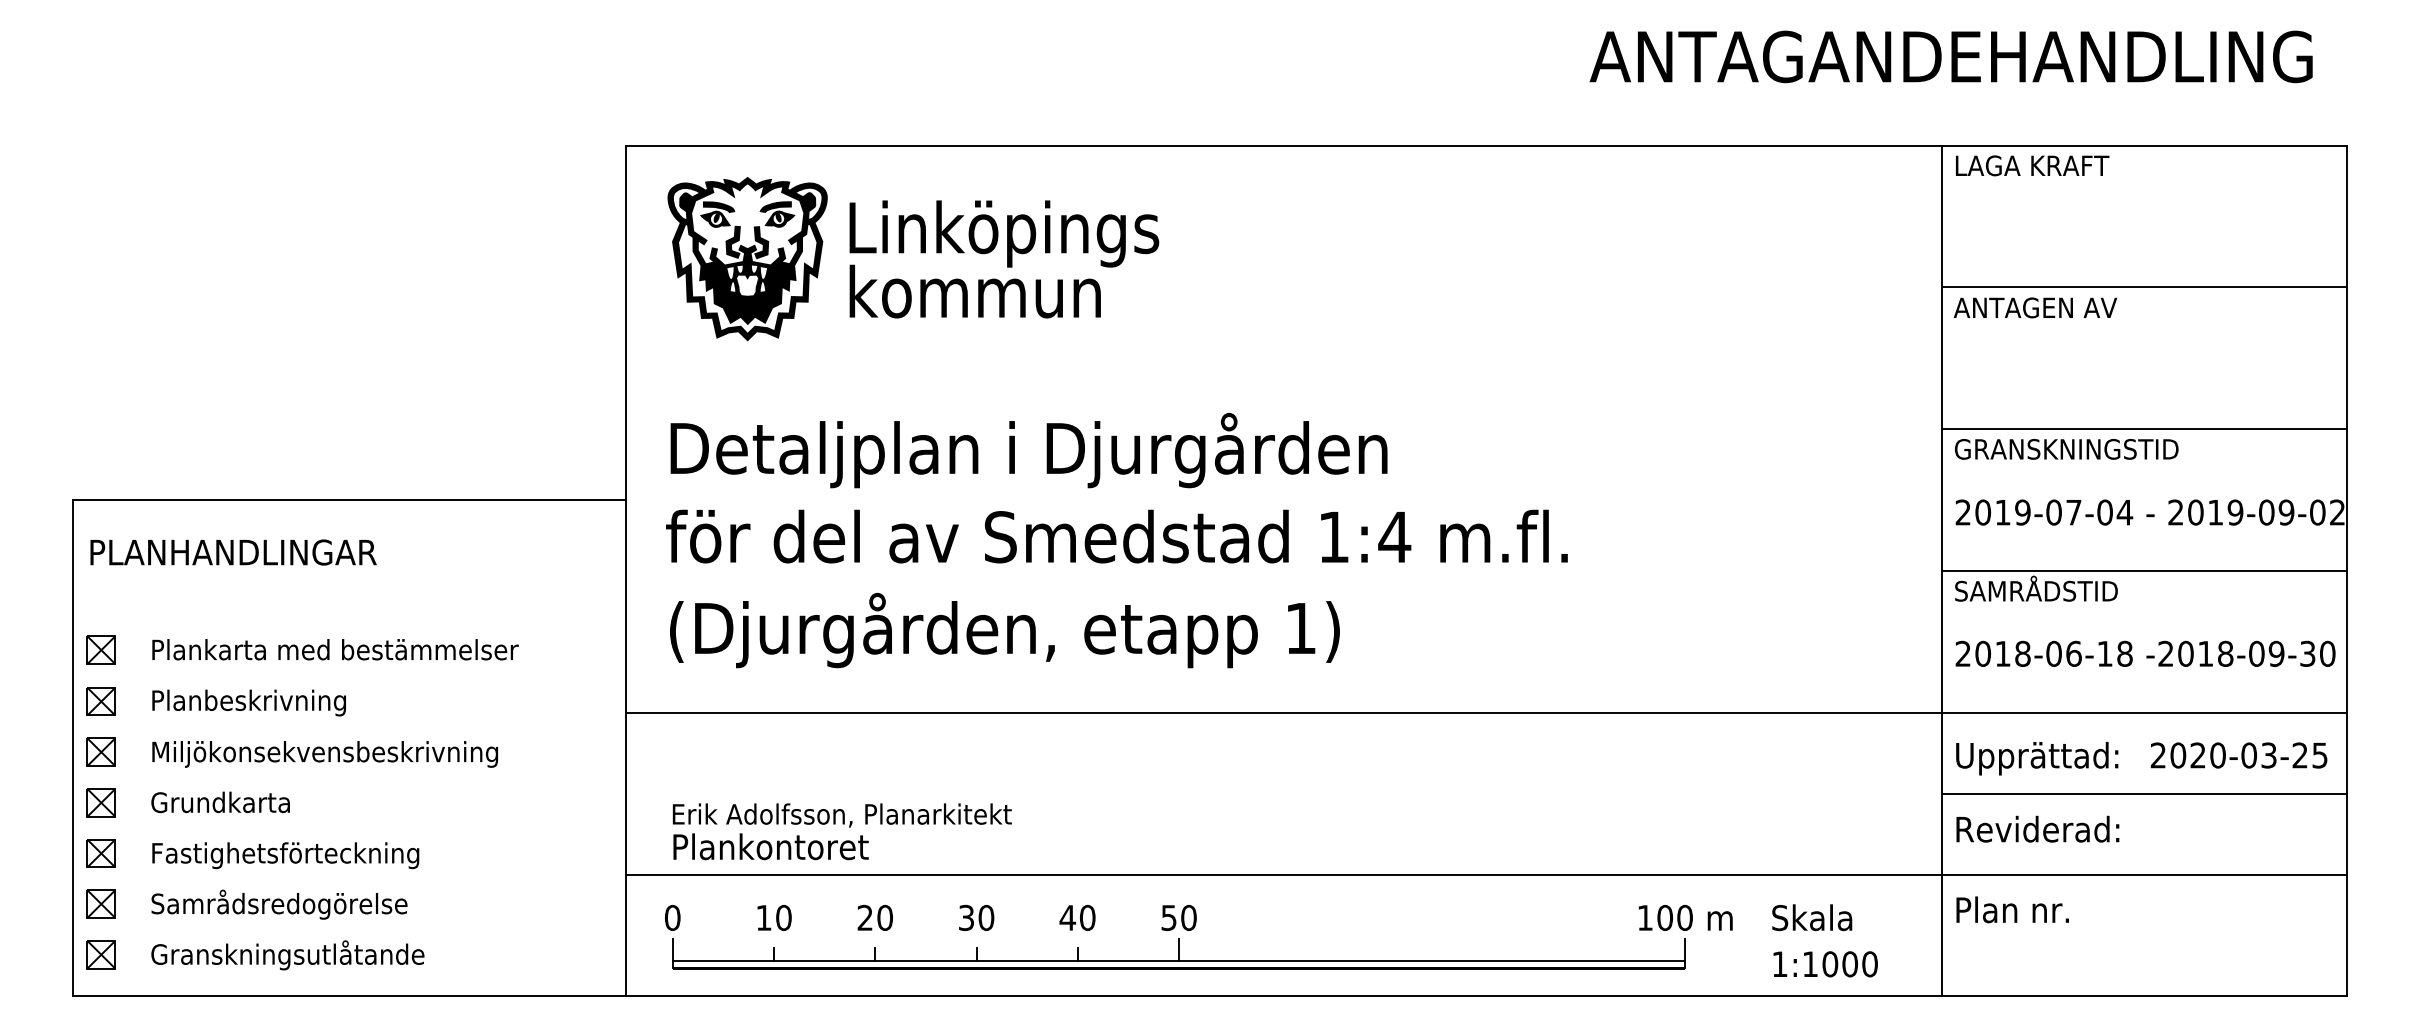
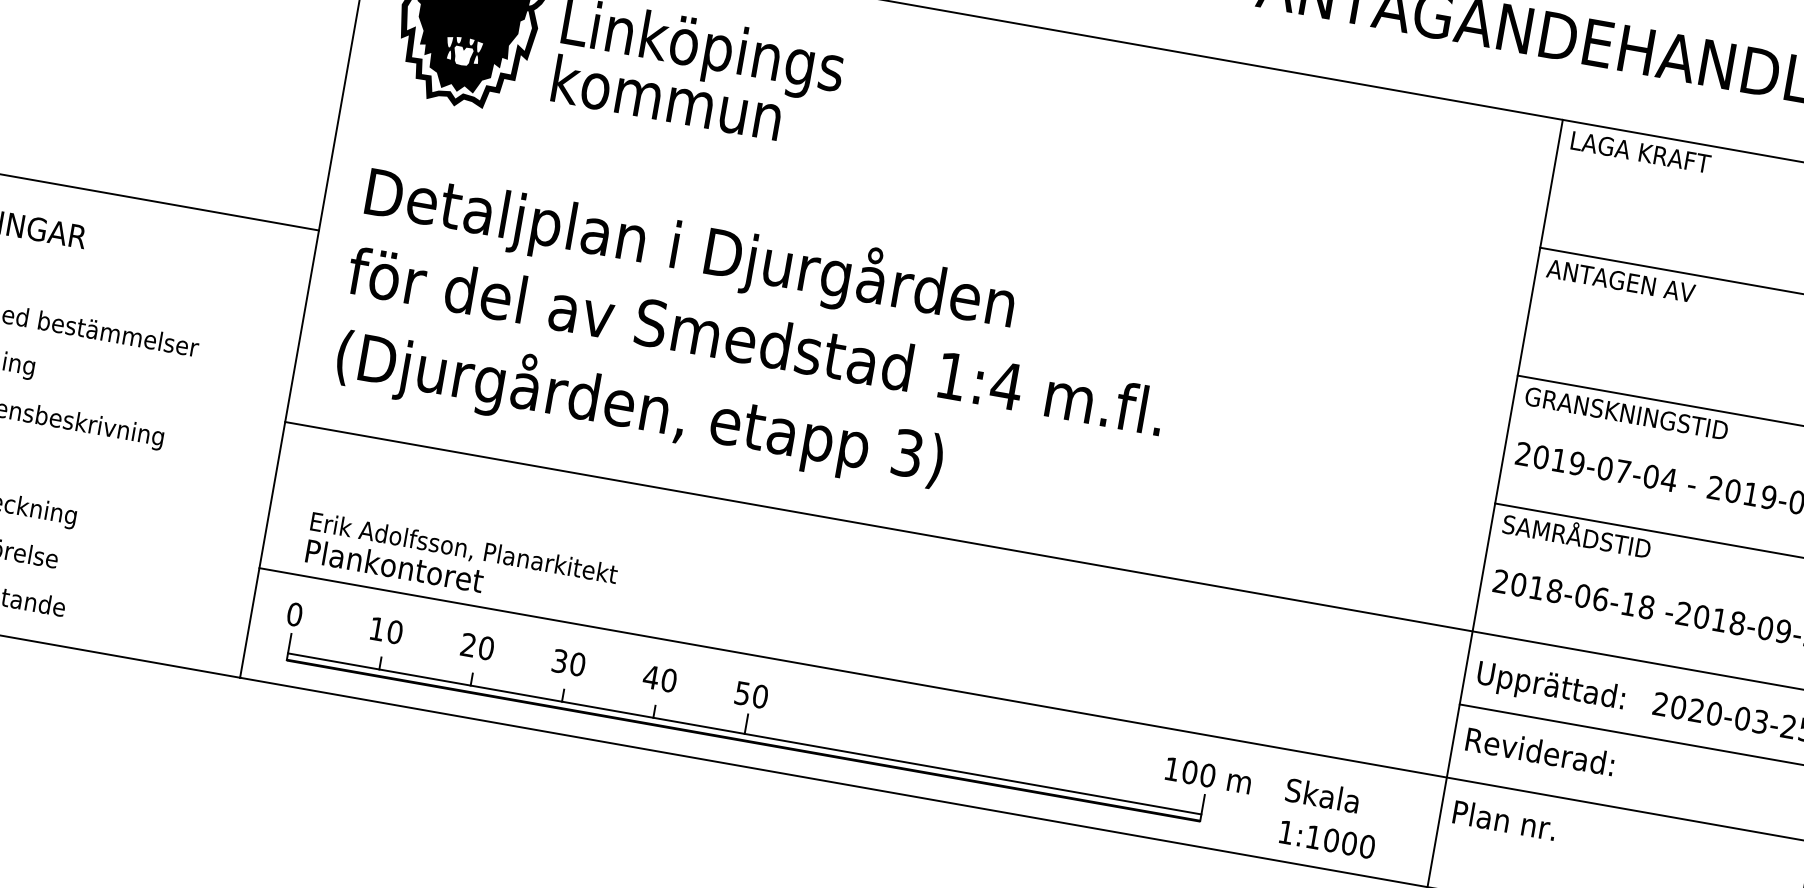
text: (1300, 628) -> (907, 453), 1) -> 3)

